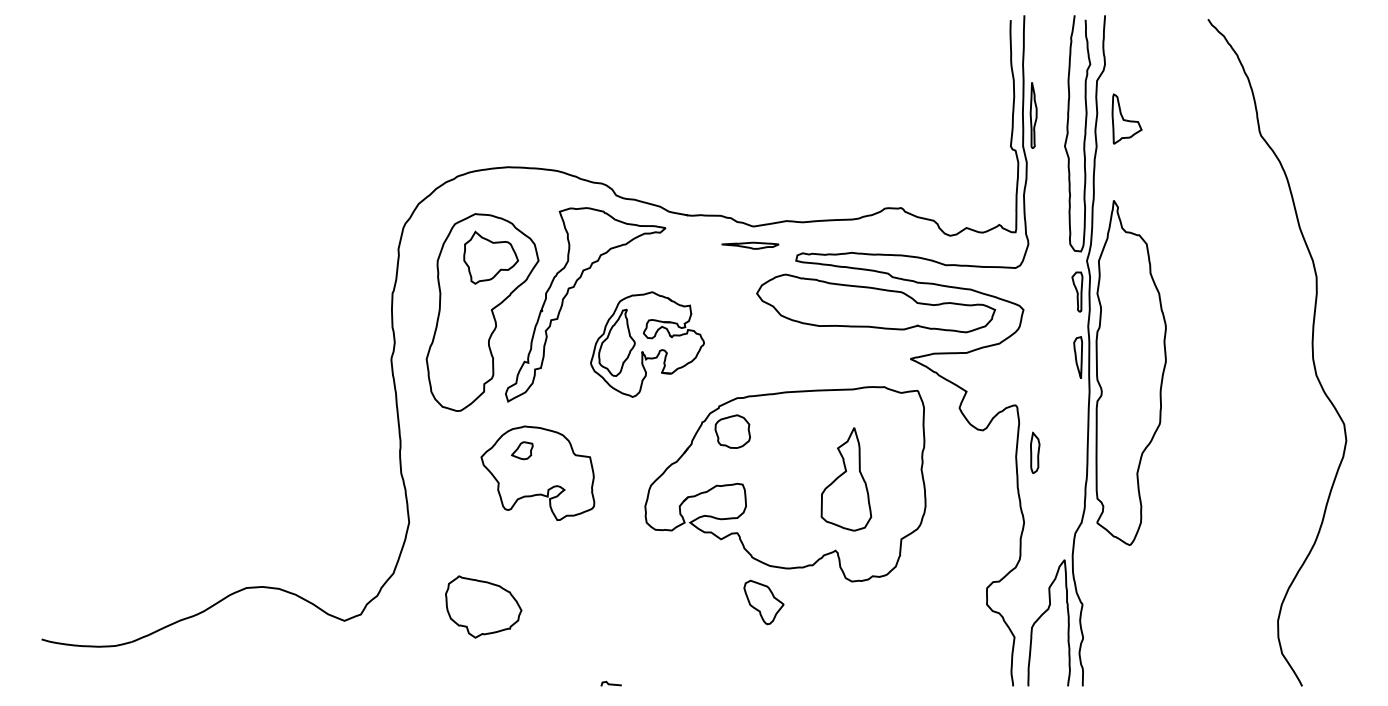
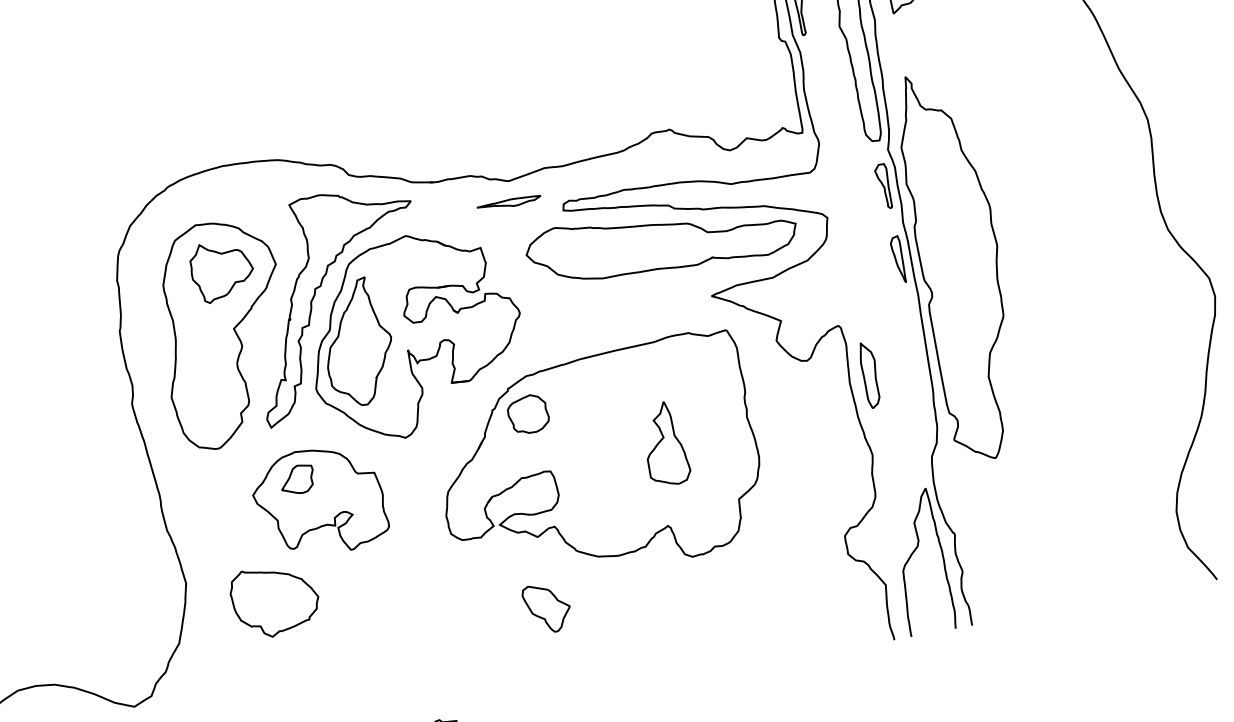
part: (647, 344) -> (414, 334), size x1.67
part: (522, 450) -> (297, 479), size x1.43
part: (1035, 452) -> (870, 374), size x1.43
part: (845, 479) -> (664, 444), size x0.71
part: (763, 602) -> (546, 608), moved
part: (483, 606) -> (275, 600), moved

